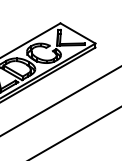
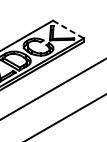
line: (78, 33) -> (68, 29), solid -> dashed

